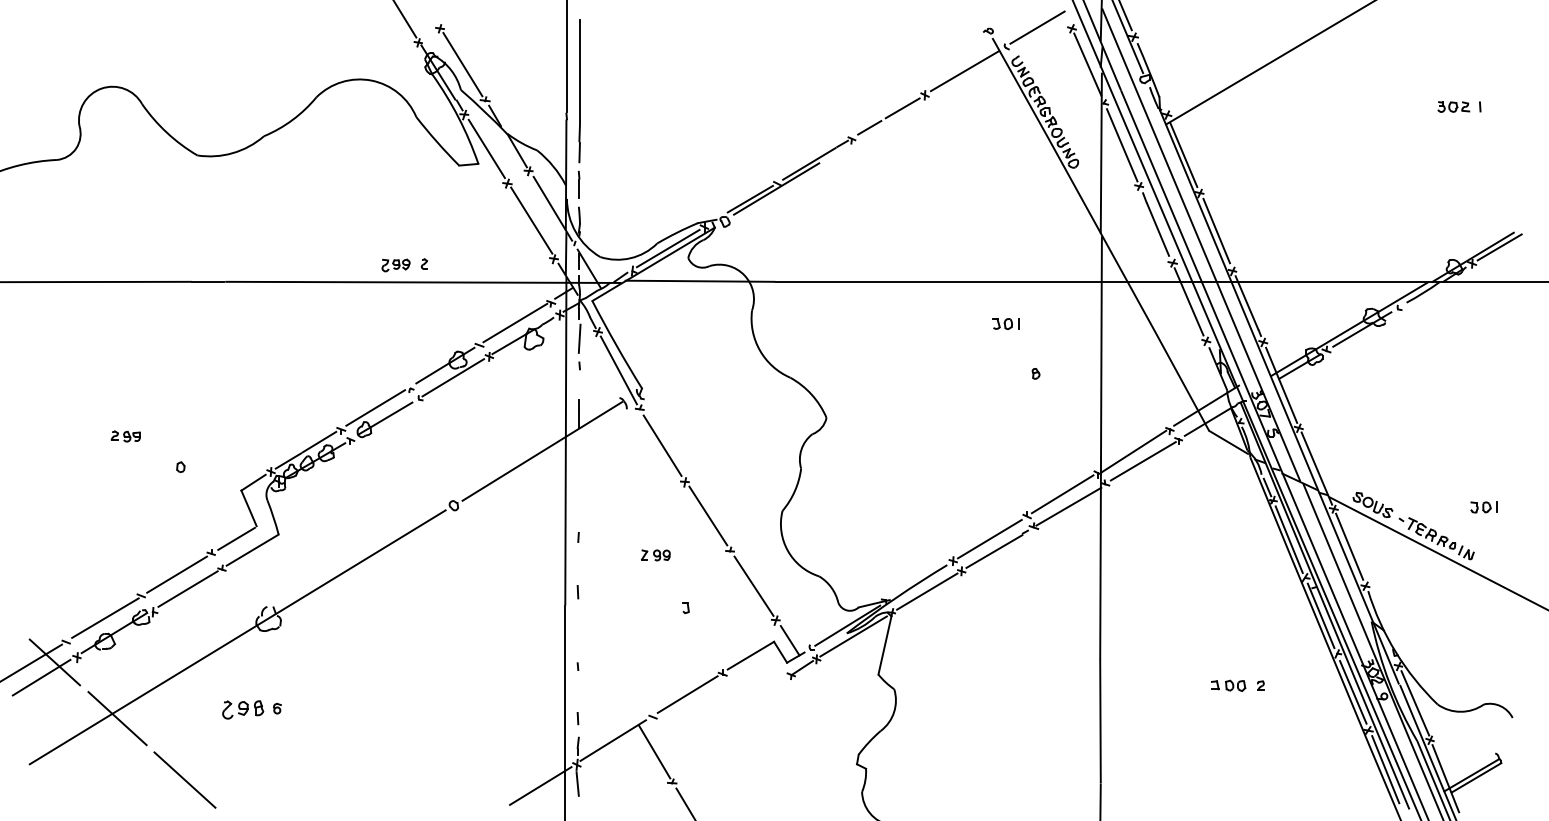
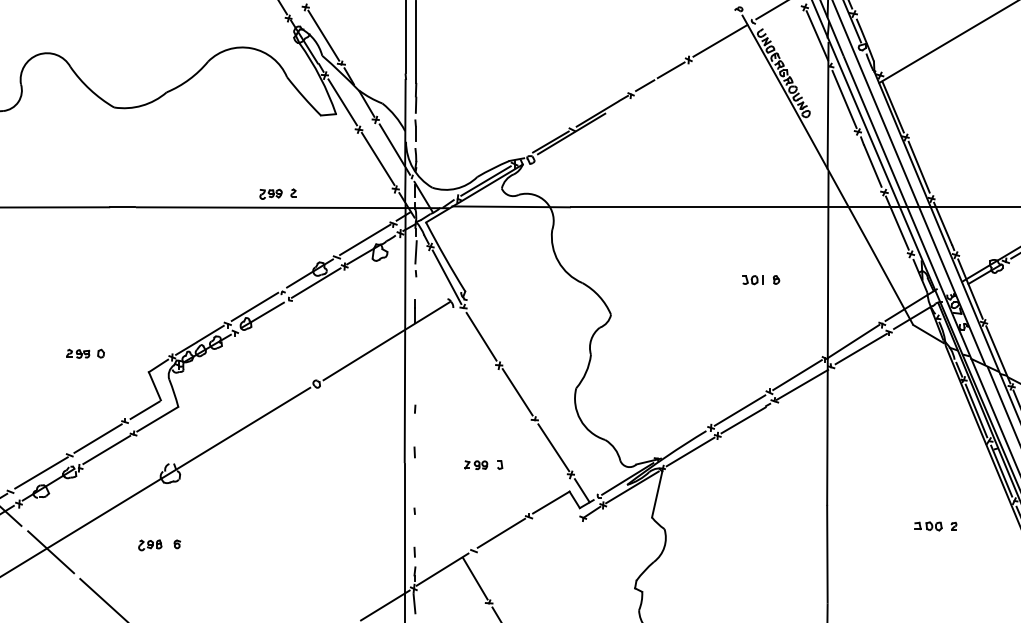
part: (1005, 323) -> (752, 279), moved
part: (125, 436) -> (77, 353), moved
part: (655, 555) -> (475, 465), moved
part: (243, 709) -> (150, 545), size x0.71

